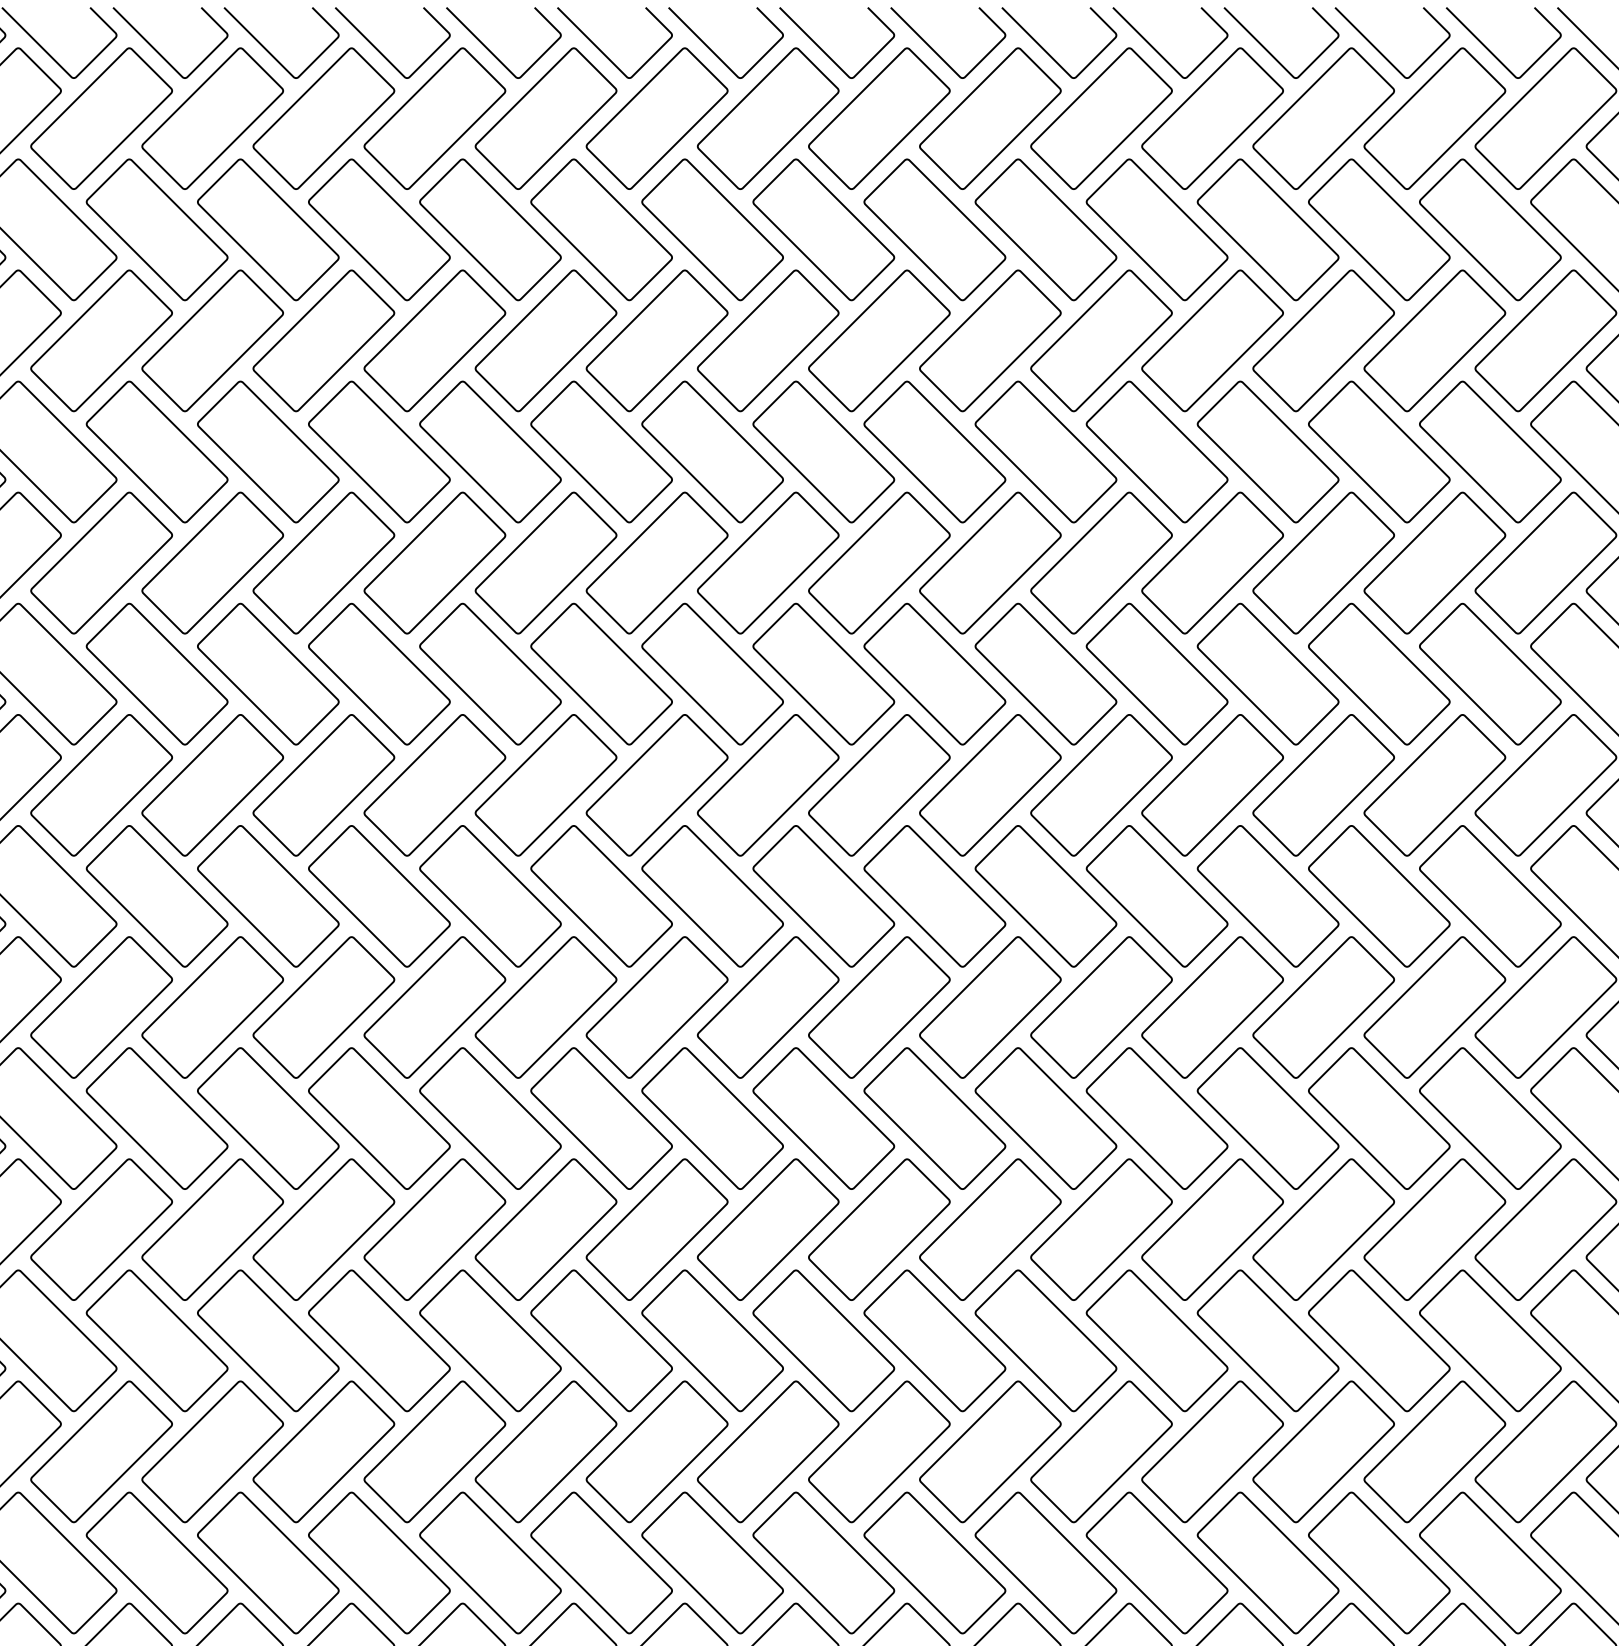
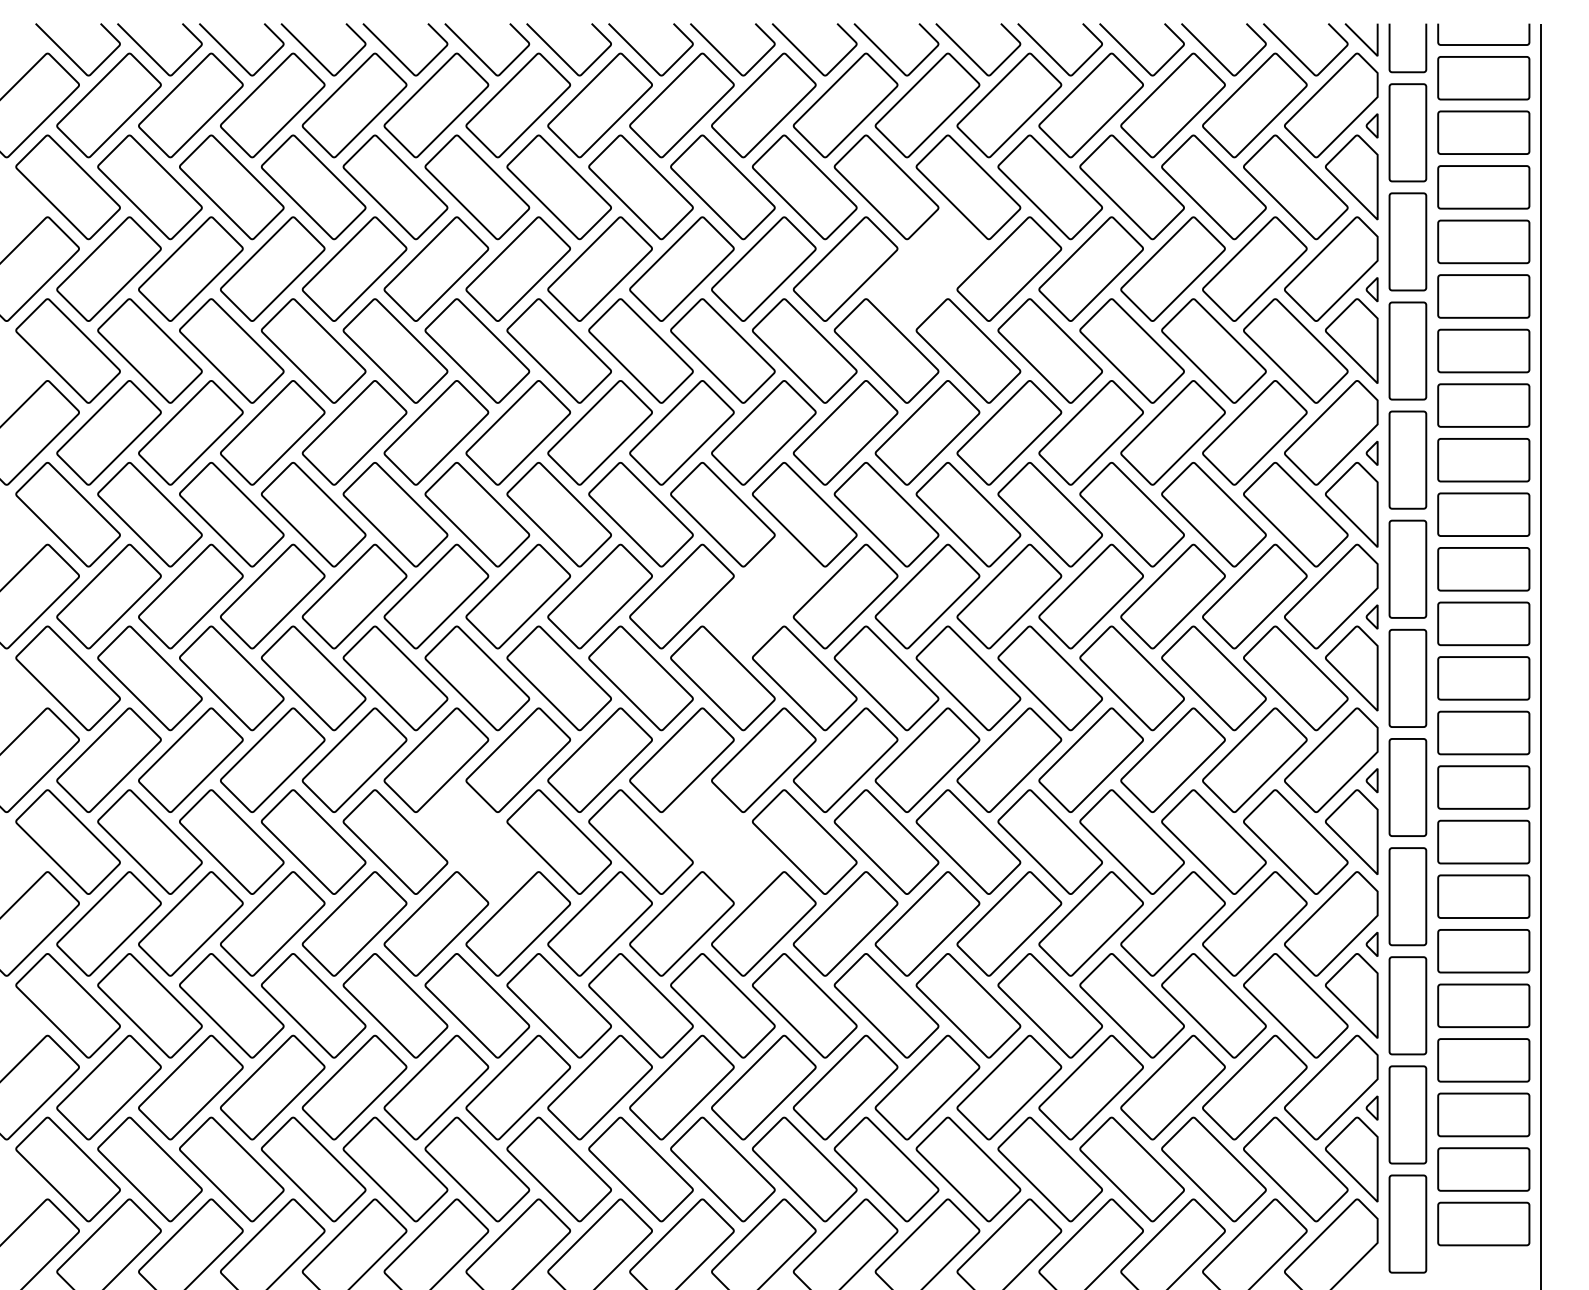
part: (1101, 339) -> (927, 268), removed
part: (878, 785) -> (763, 596), removed
part: (490, 1117) -> (477, 841), removed
part: (823, 1117) -> (722, 841), removed

